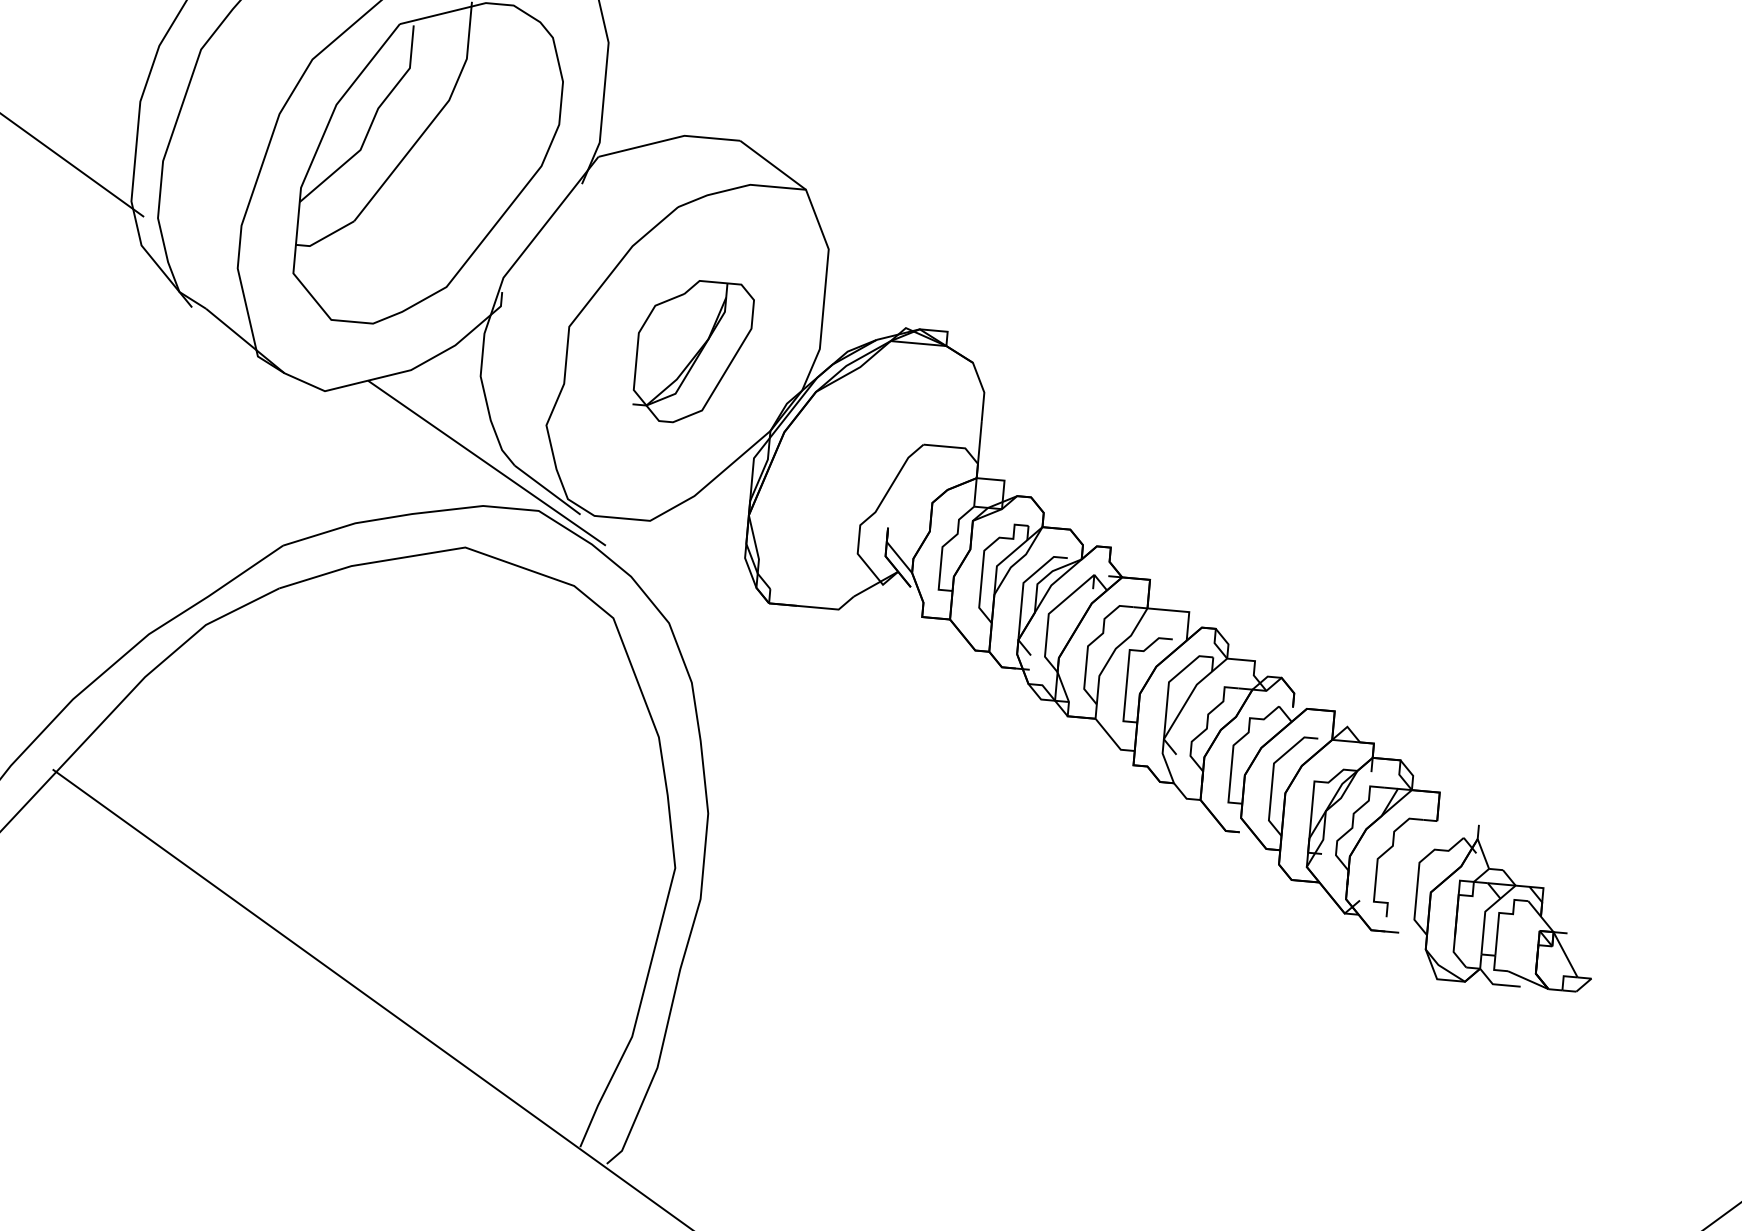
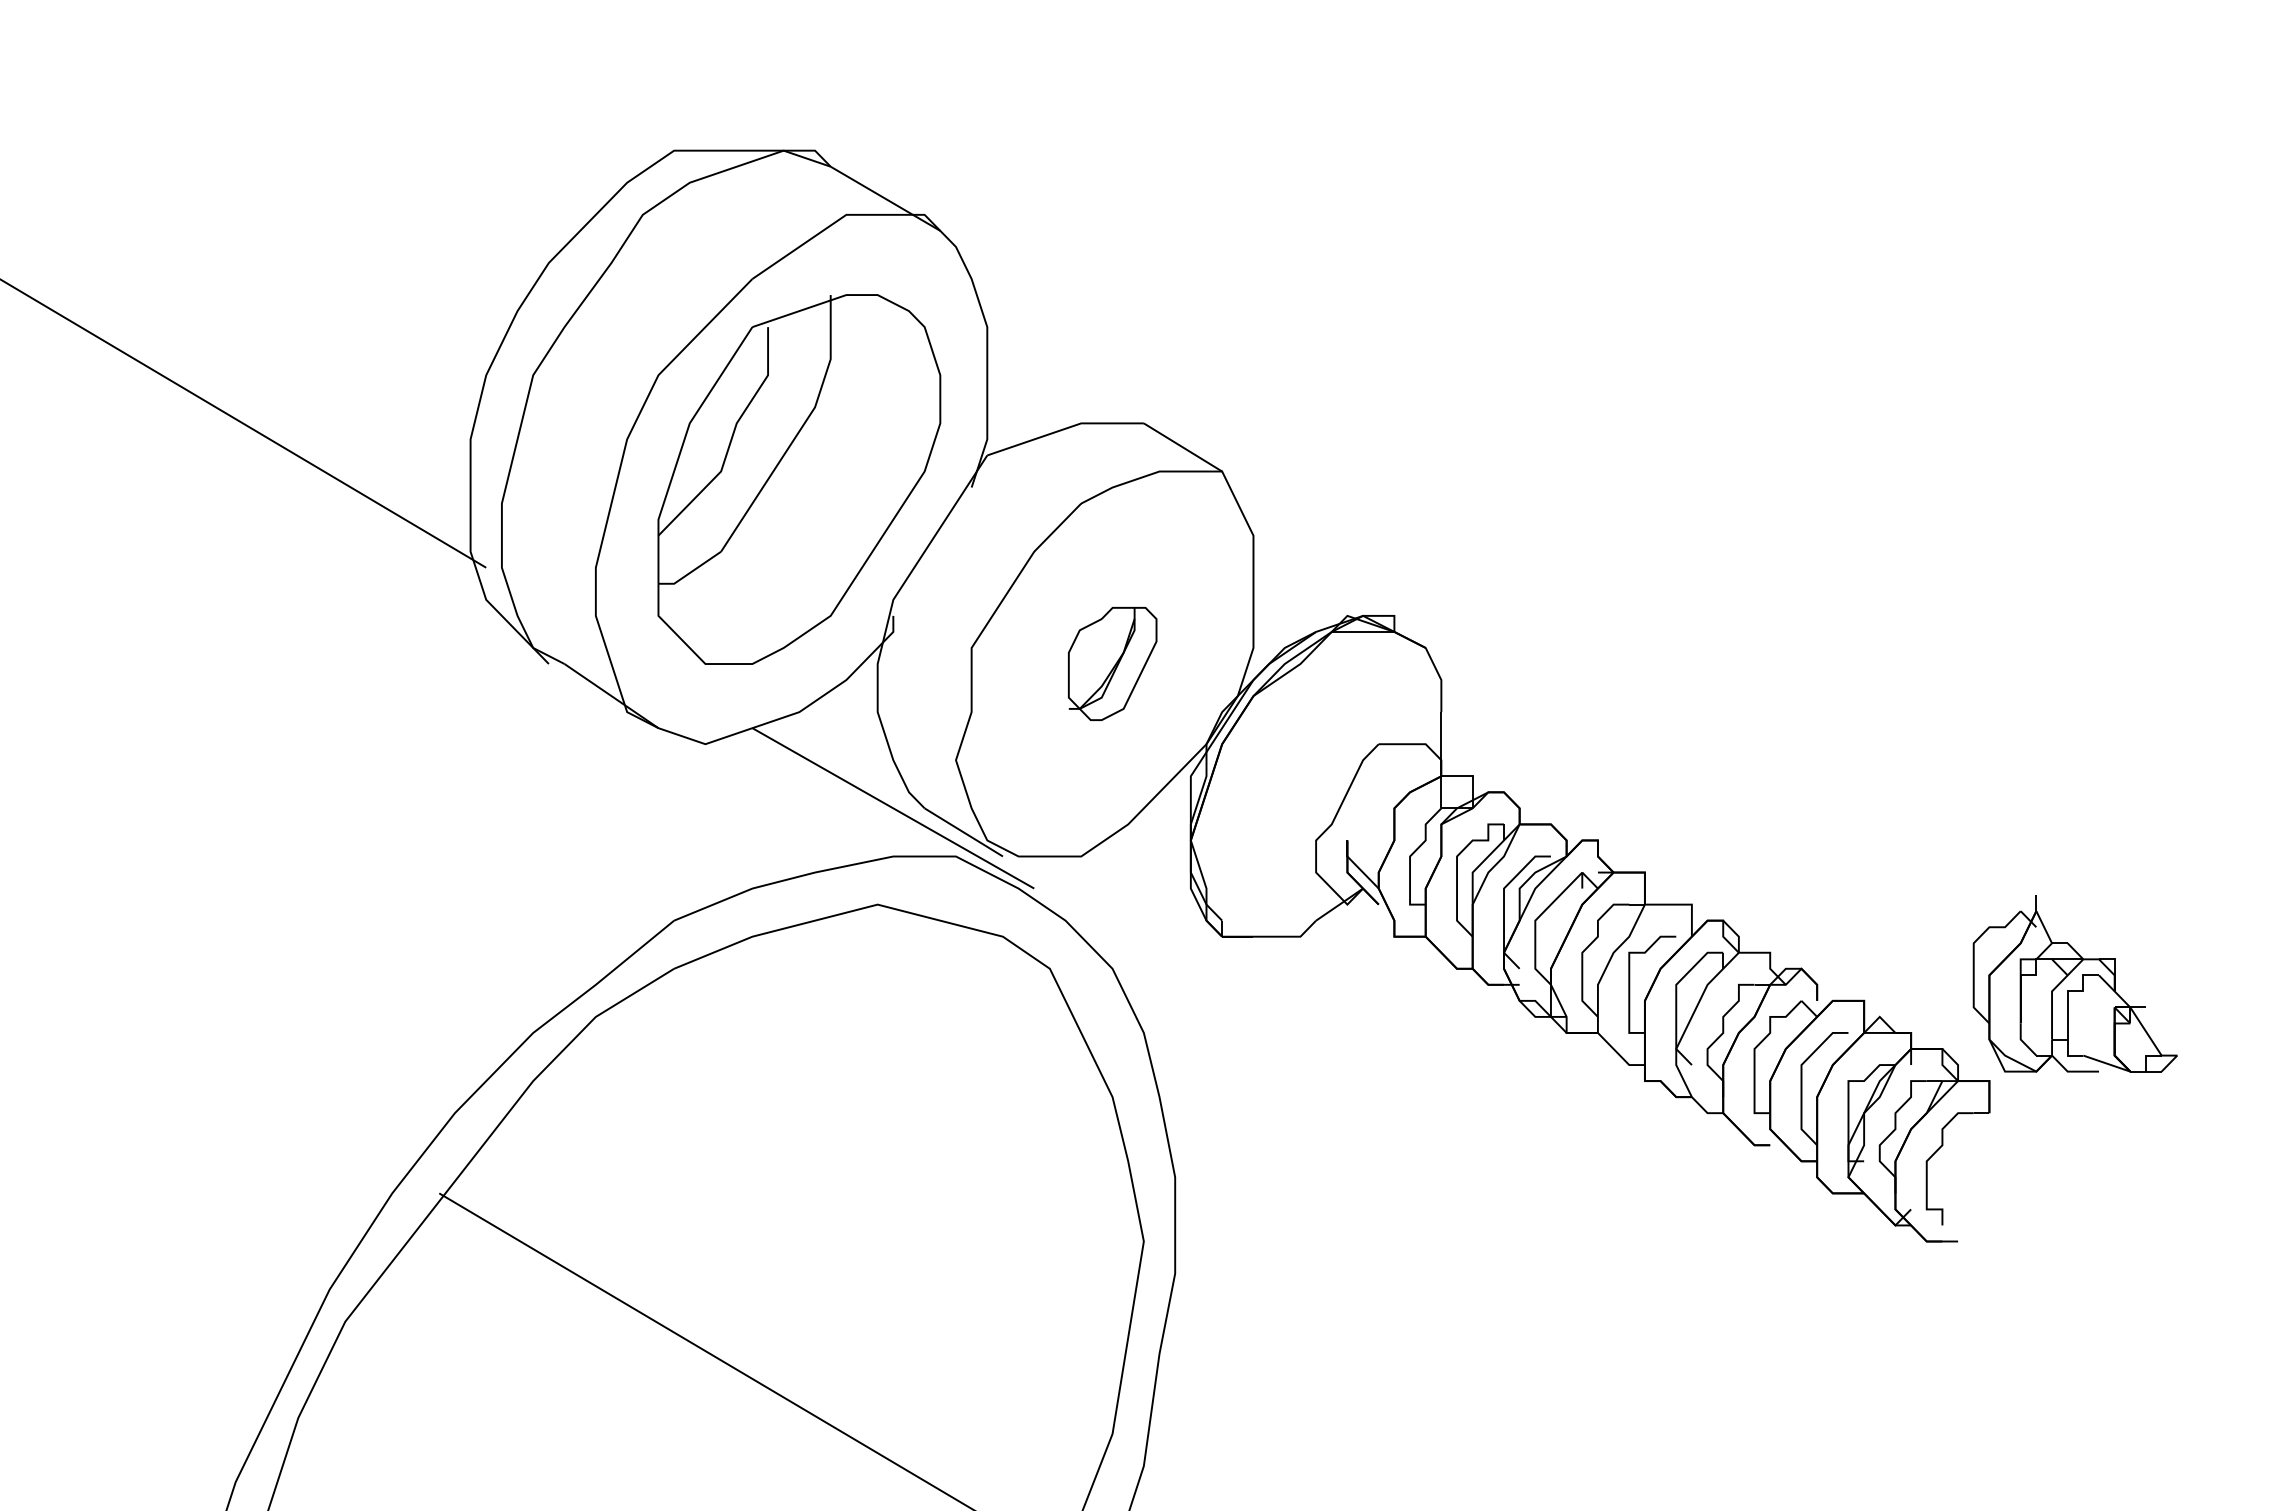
part: (693, 351) -> (1112, 663), size x0.7
part: (1505, 906) -> (2074, 983), moved

